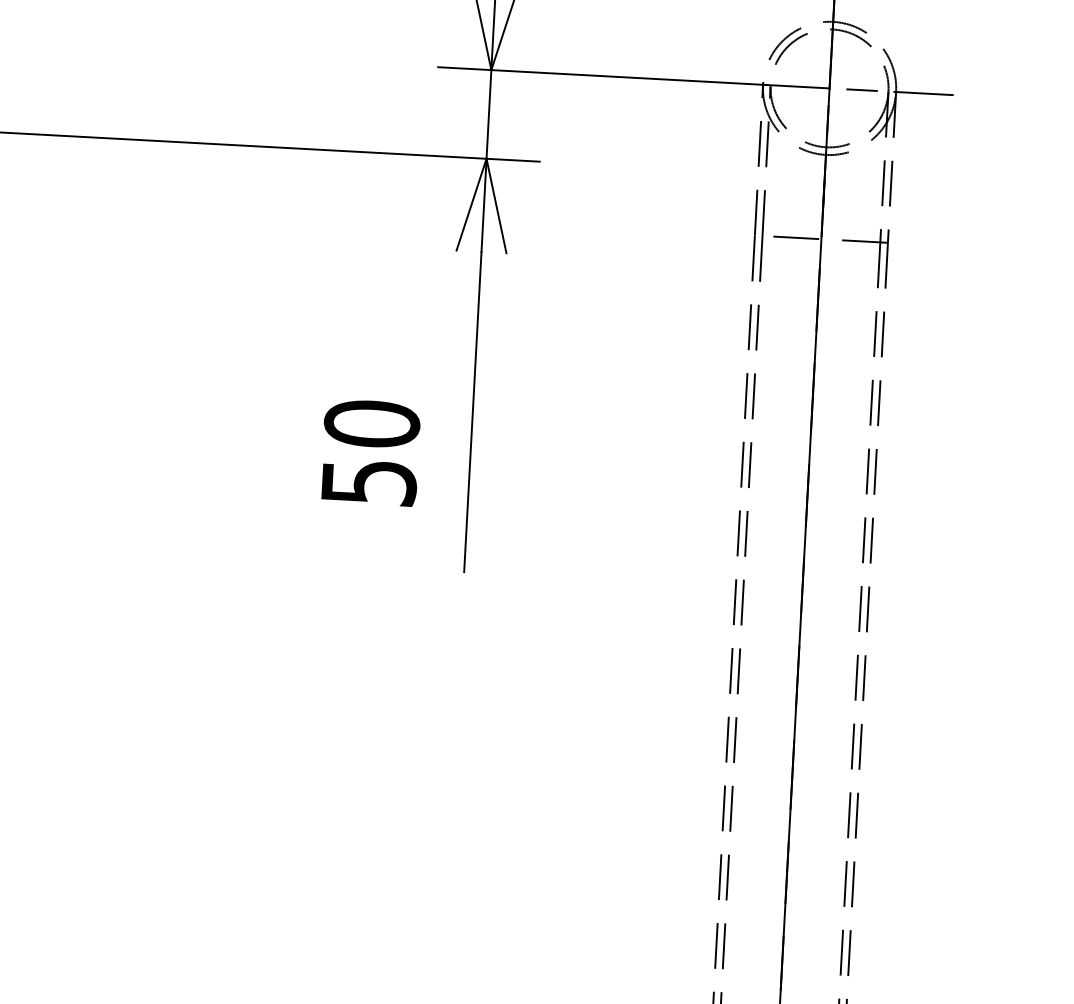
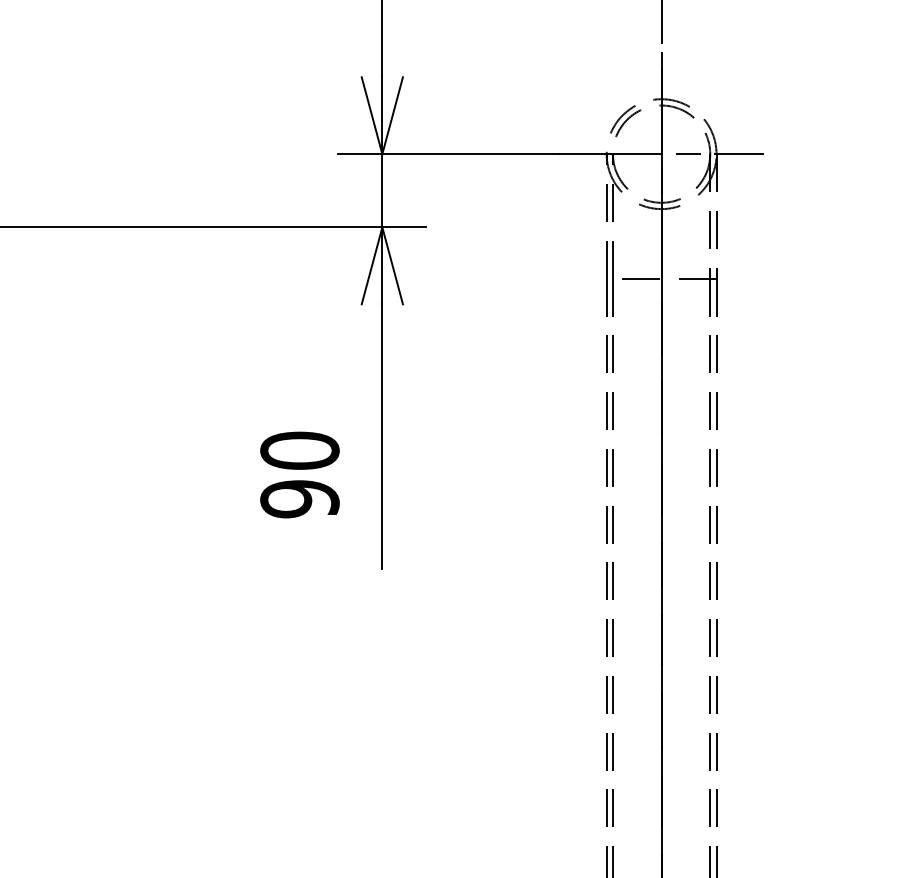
text: (368, 482) -> (299, 499), 50 -> 90

